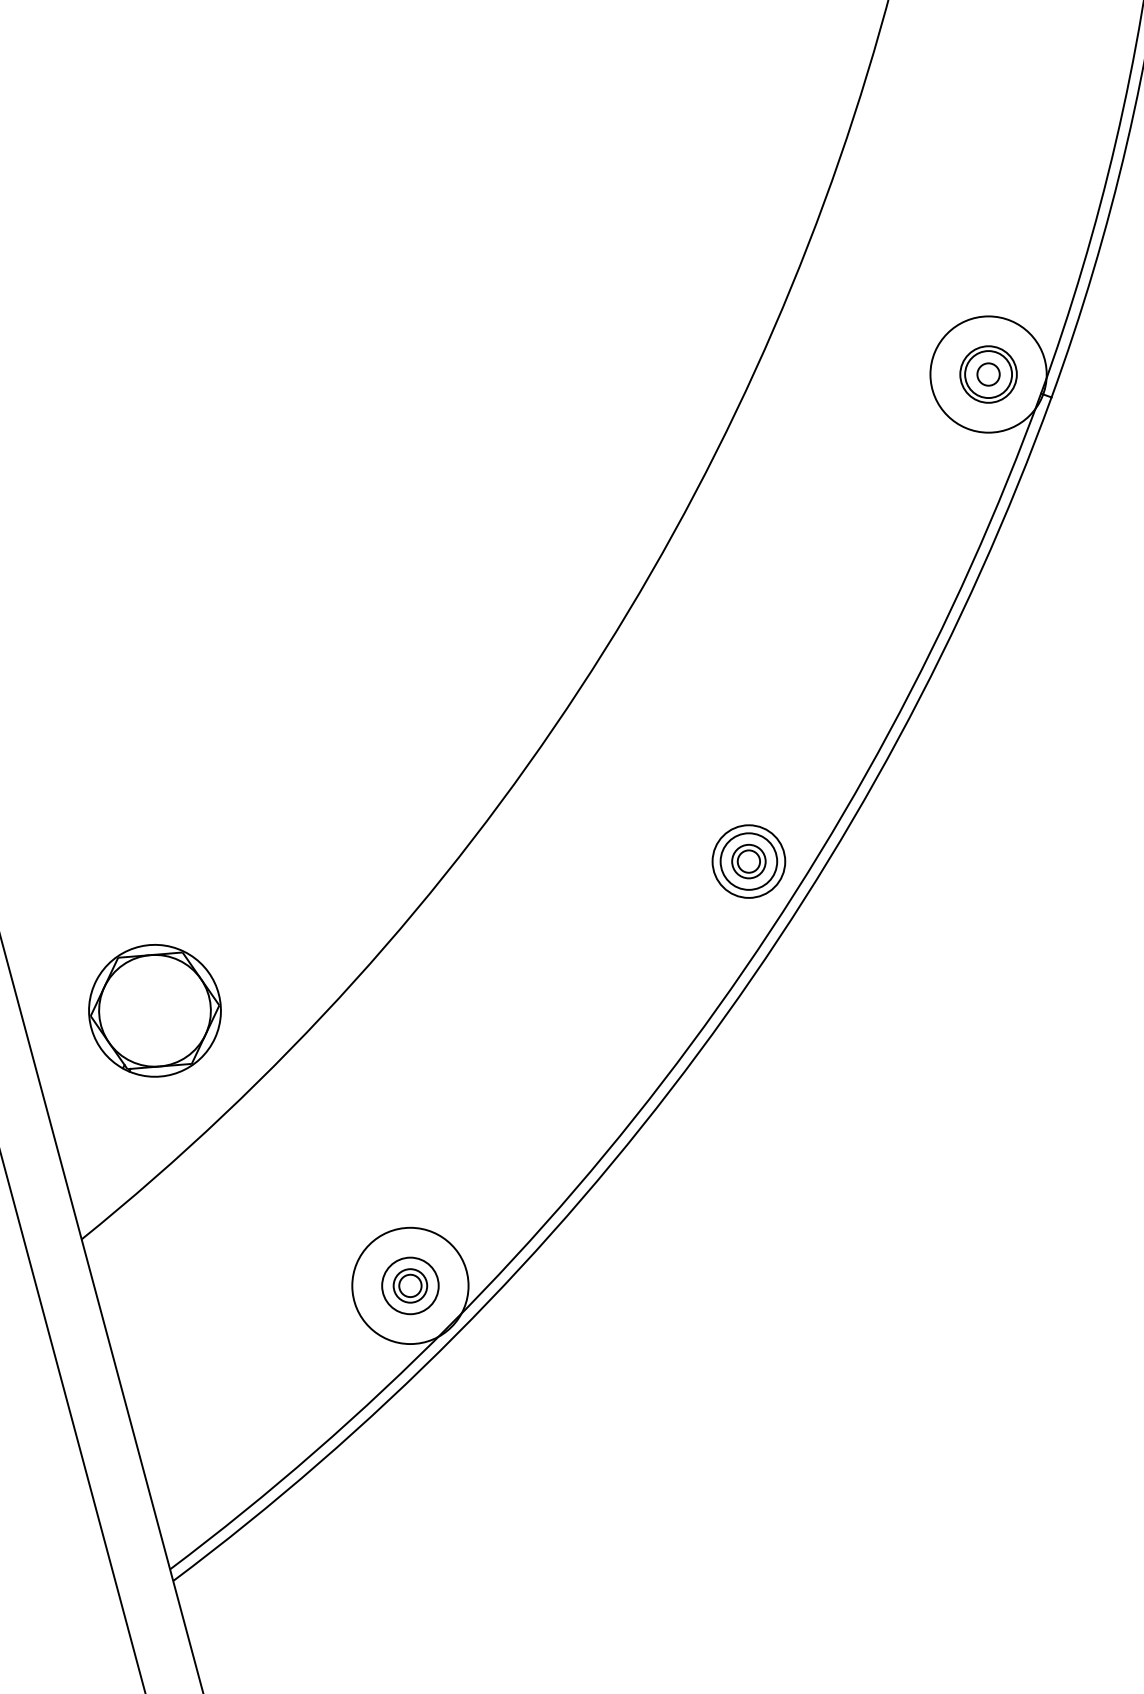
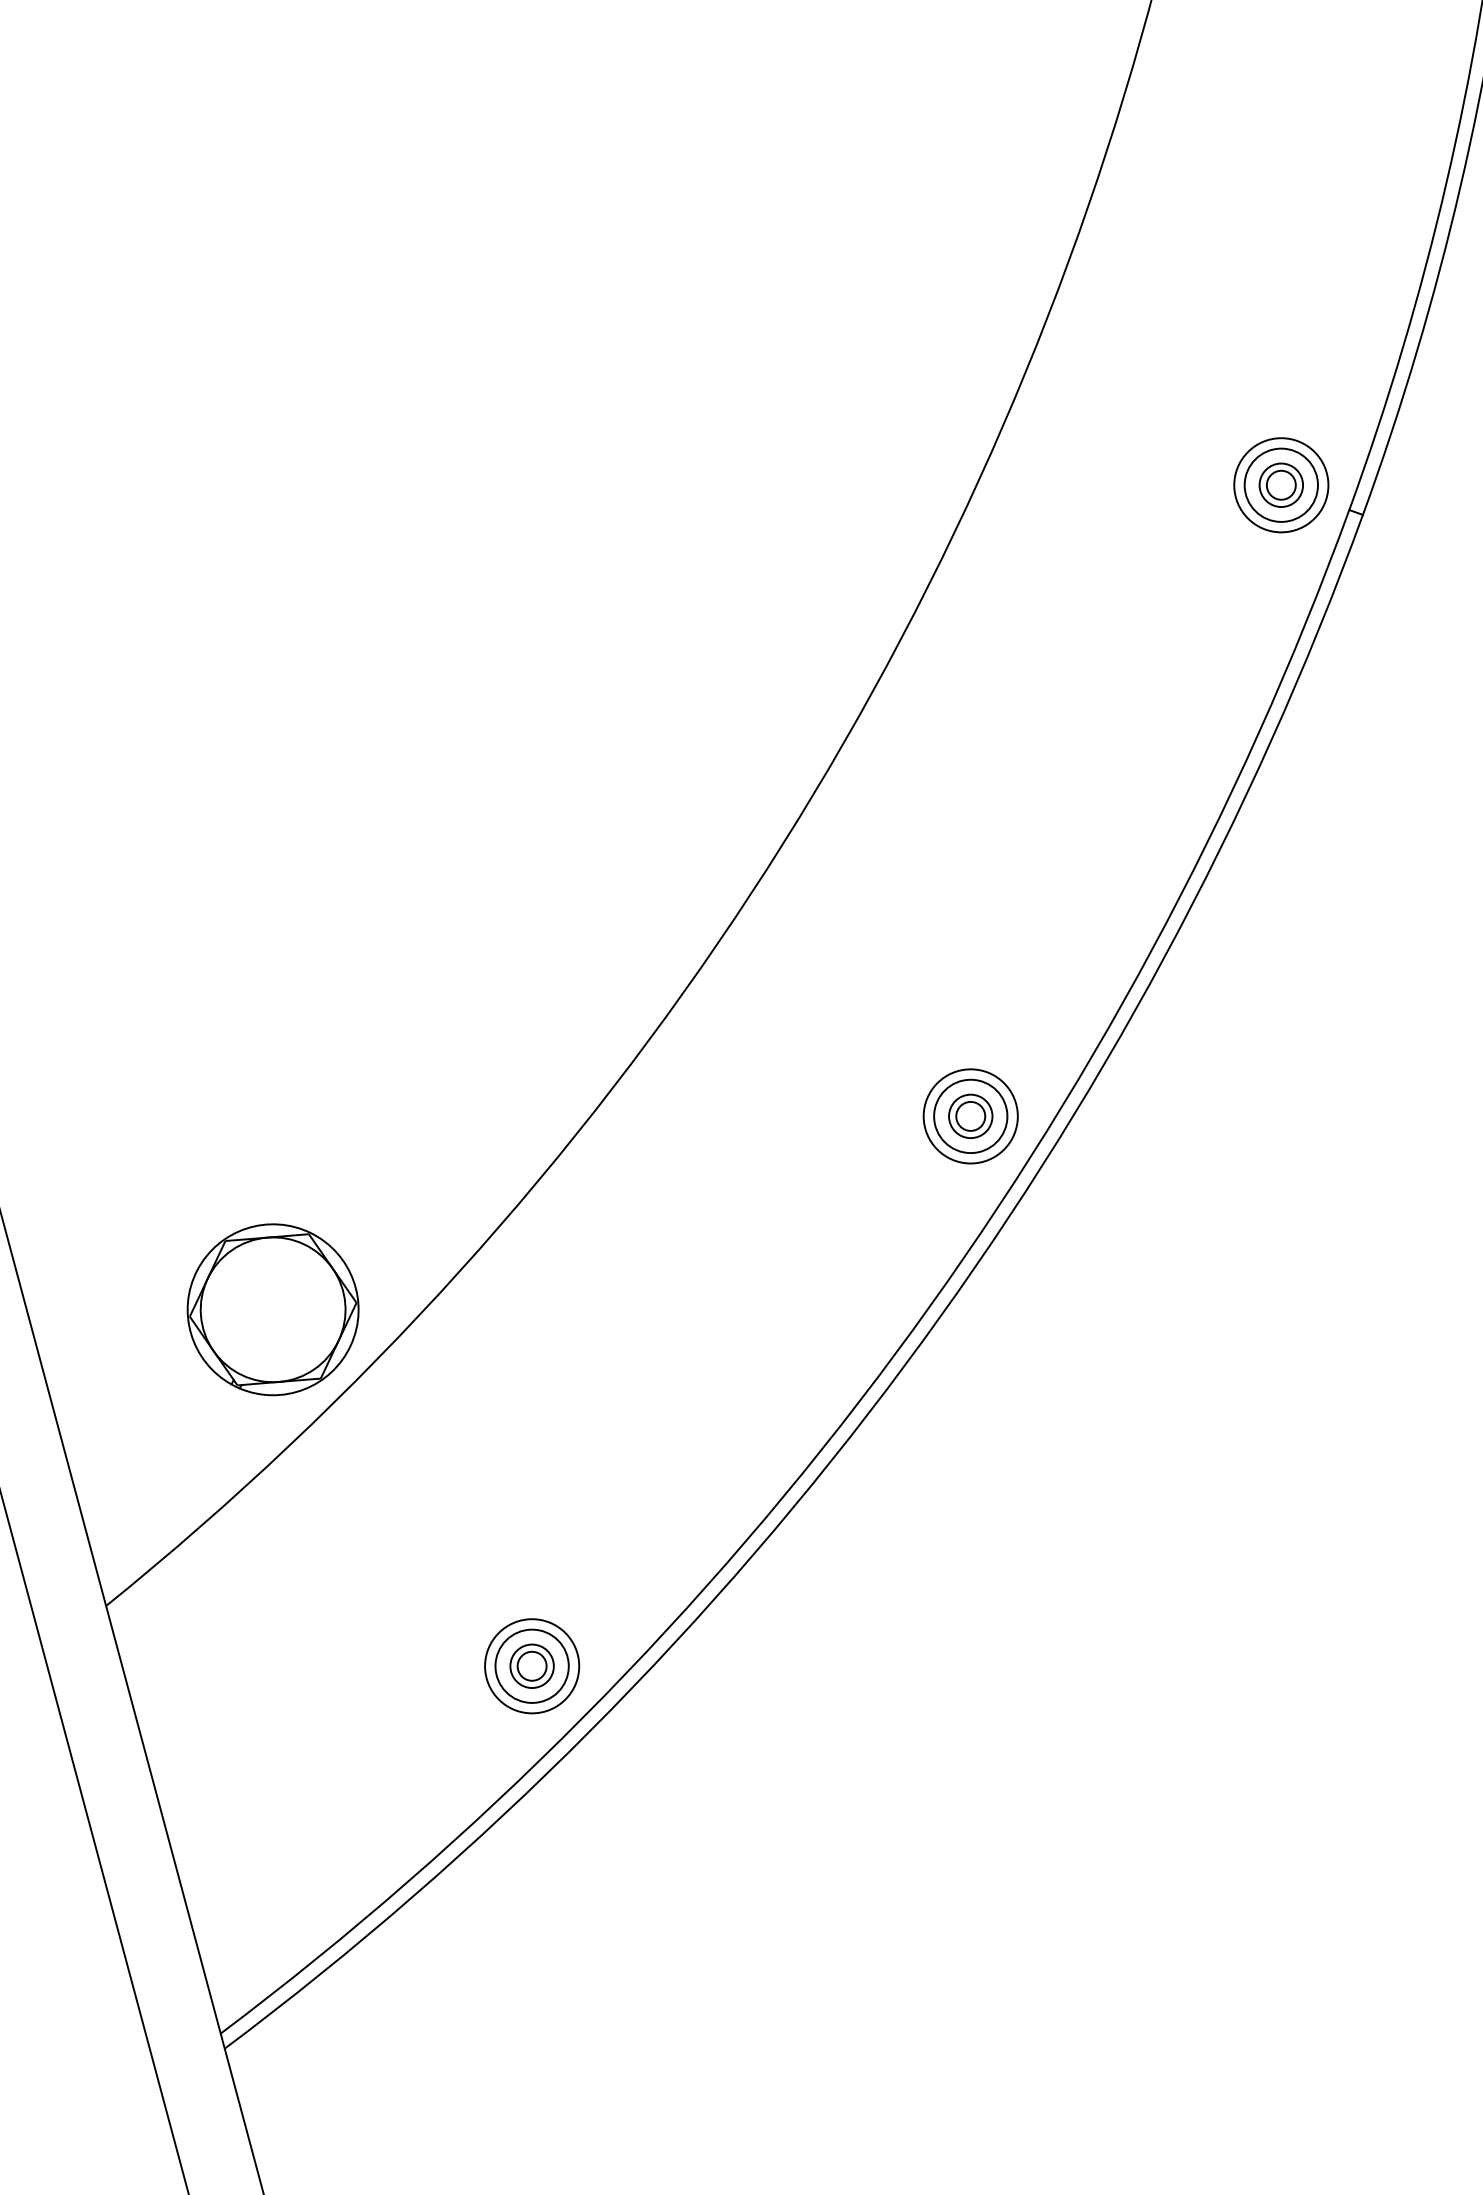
circle: (988, 374) -> (1281, 485), size x0.62
circle: (988, 374) -> (1281, 485), size x0.71
part: (154, 1010) -> (272, 1309), moved
circle: (410, 1286) -> (532, 1666), size x0.62

